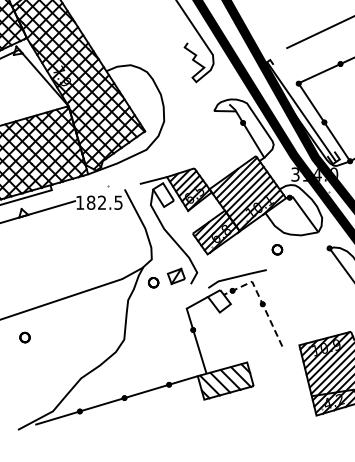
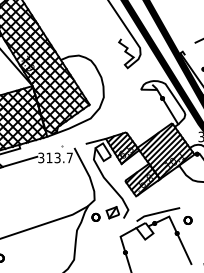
text: (99, 202) -> (55, 157), 182.5 -> 313.7
part: (277, 249) -> (188, 220), moved
line: (260, 298) -> (175, 229), dashed -> solid

